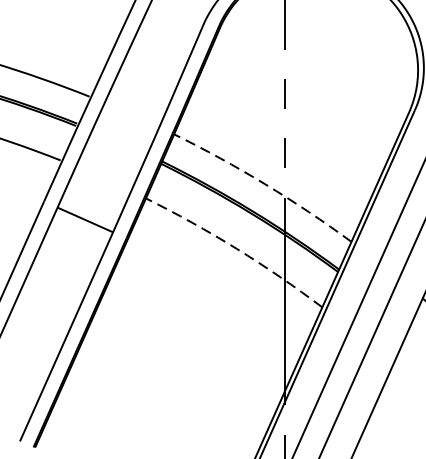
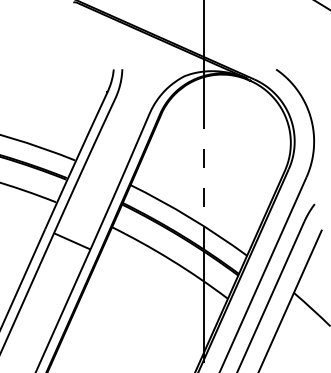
arc: (265, 183) -> (190, 217), dashed -> solid
arc: (236, 249) -> (171, 260), dashed -> solid

